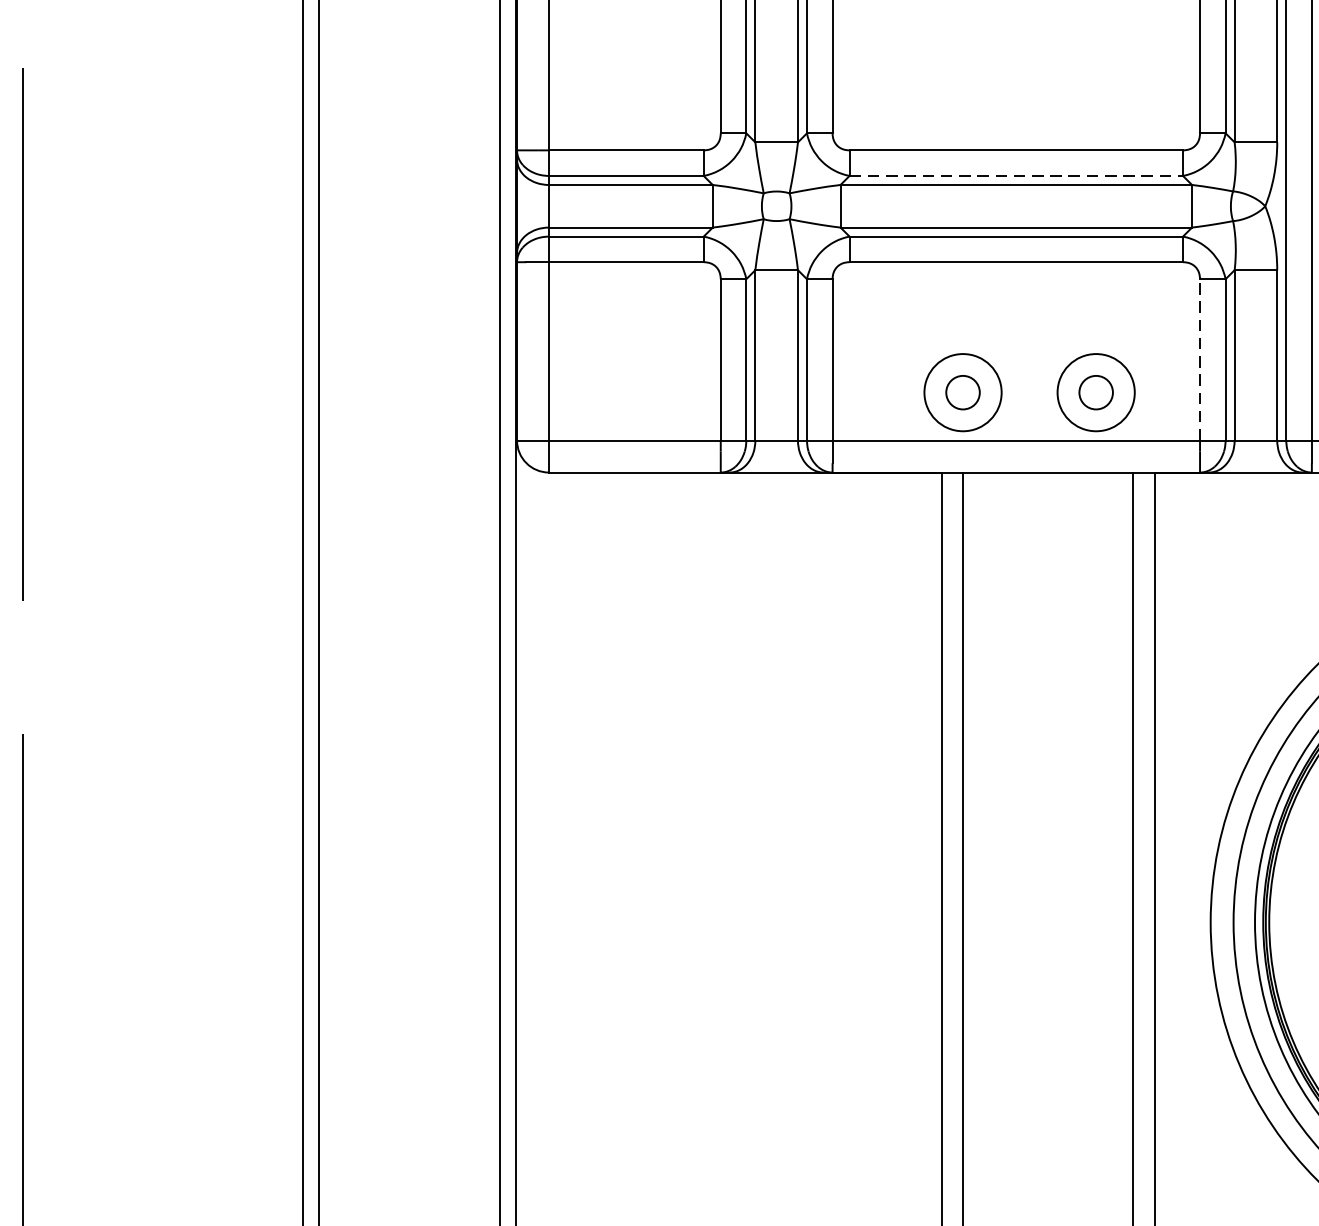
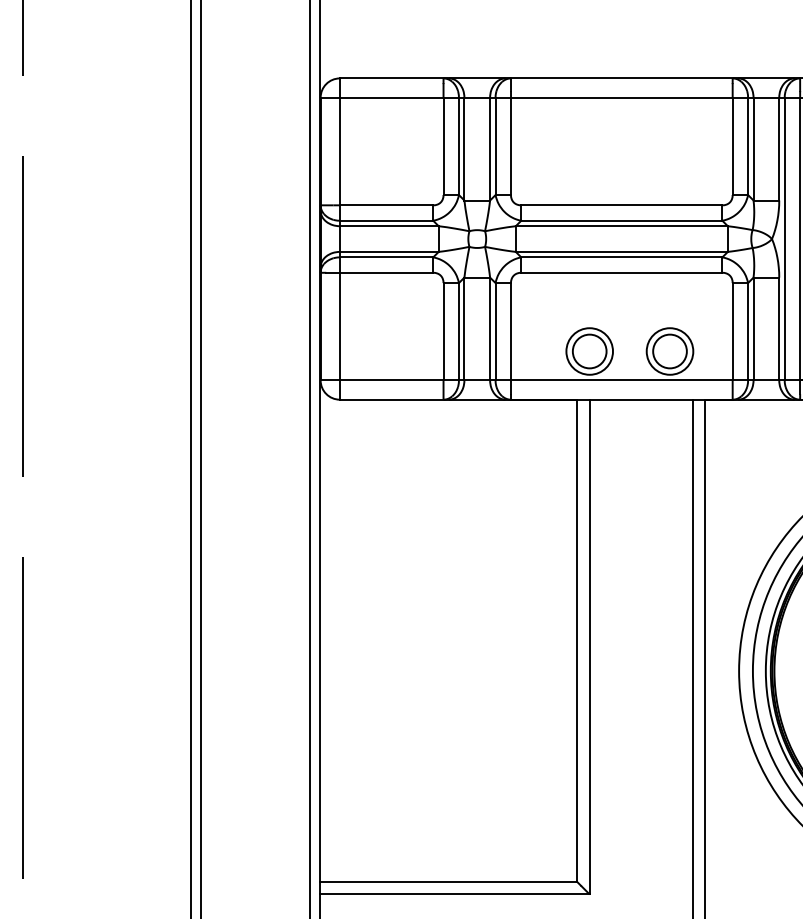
line: (1015, 175) -> (621, 220), dashed -> solid
line: (1199, 359) -> (732, 331), dashed -> solid
circle: (962, 392) -> (589, 351), size x1.67
circle: (1095, 392) -> (669, 351), size x1.67

